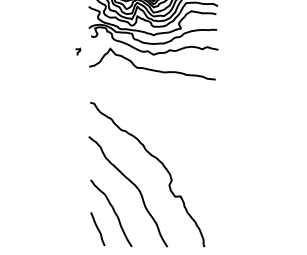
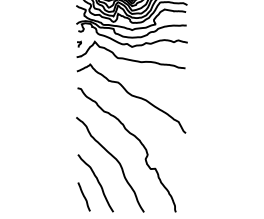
curve: (78, 51) -> (79, 44), moved
curve: (153, 112) -> (132, 96), added

